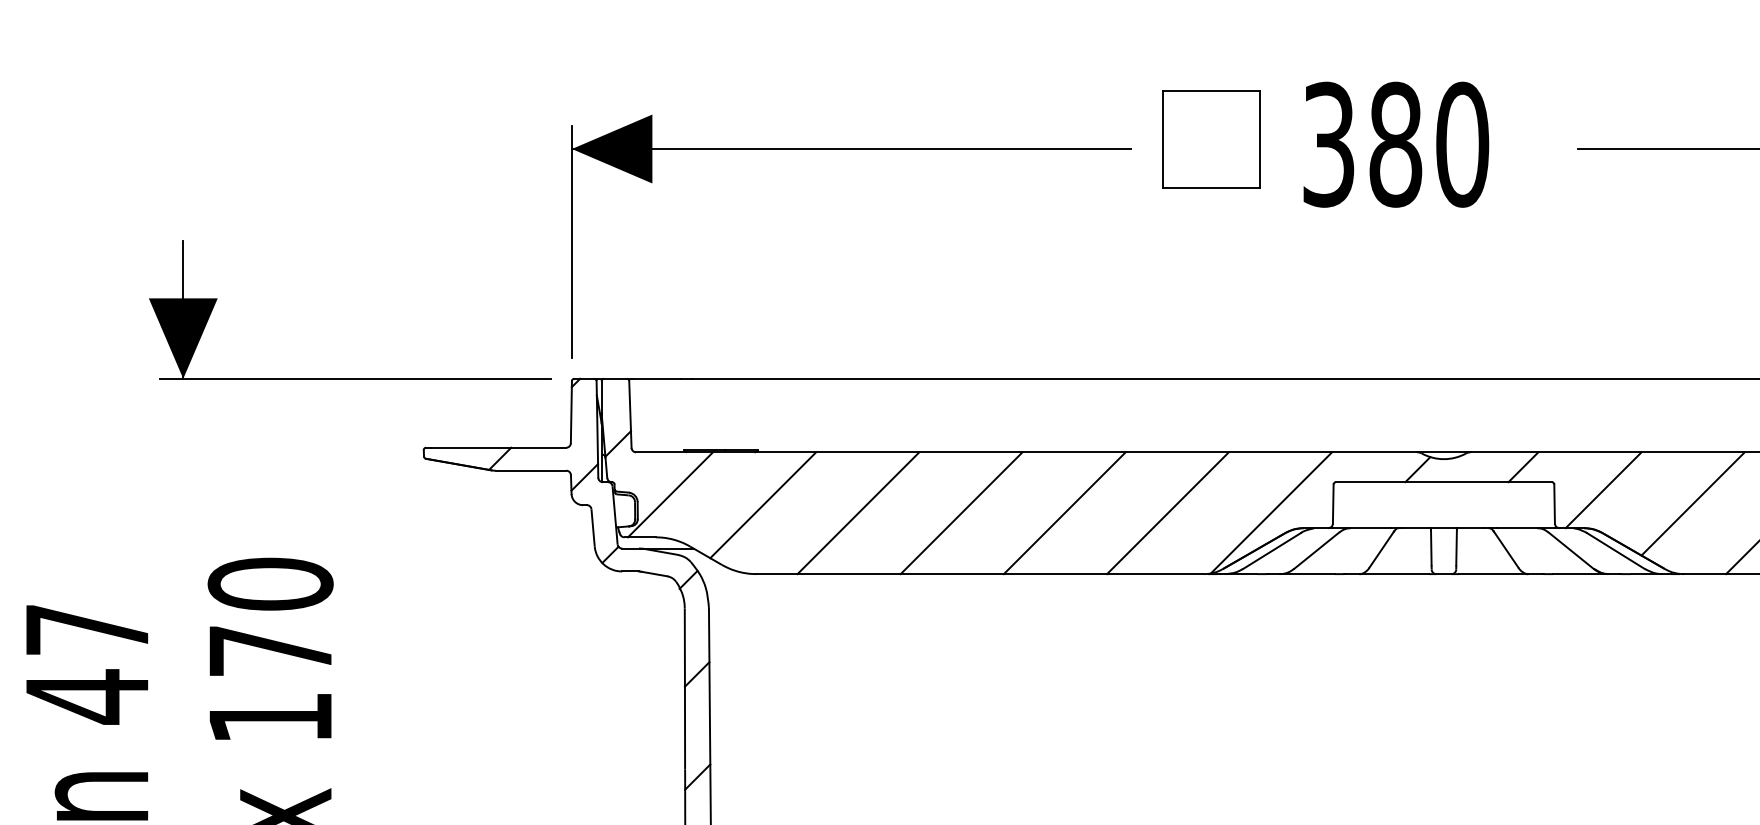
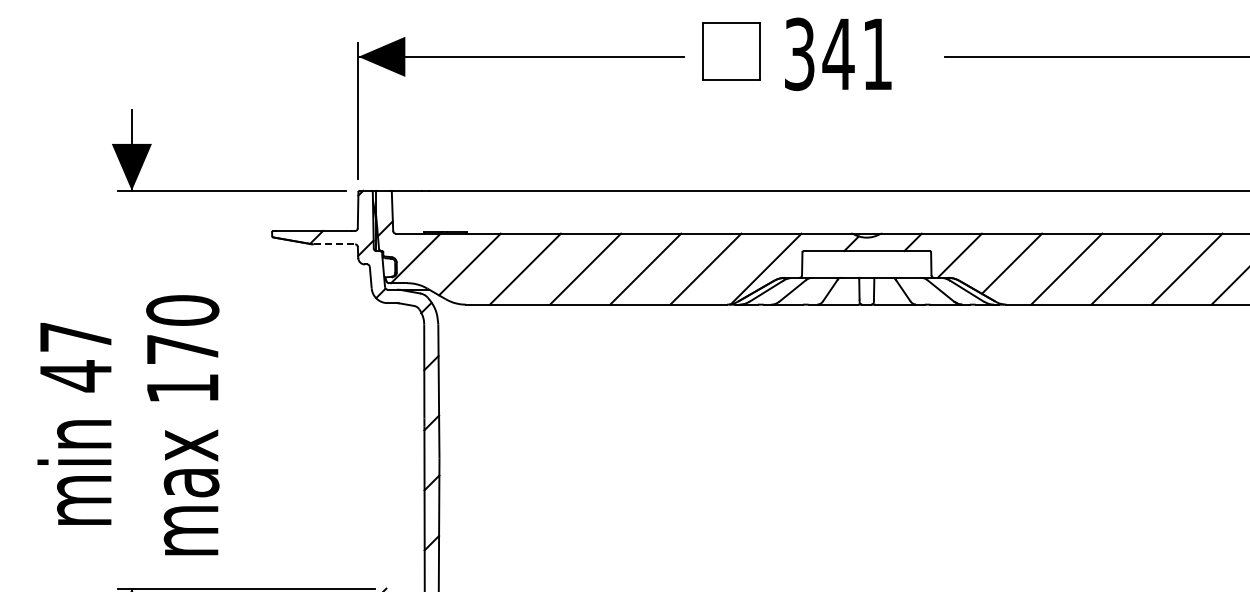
text: (1428, 145) -> (857, 54), 380 -> 341
line: (530, 470) -> (334, 244), solid -> dashed

